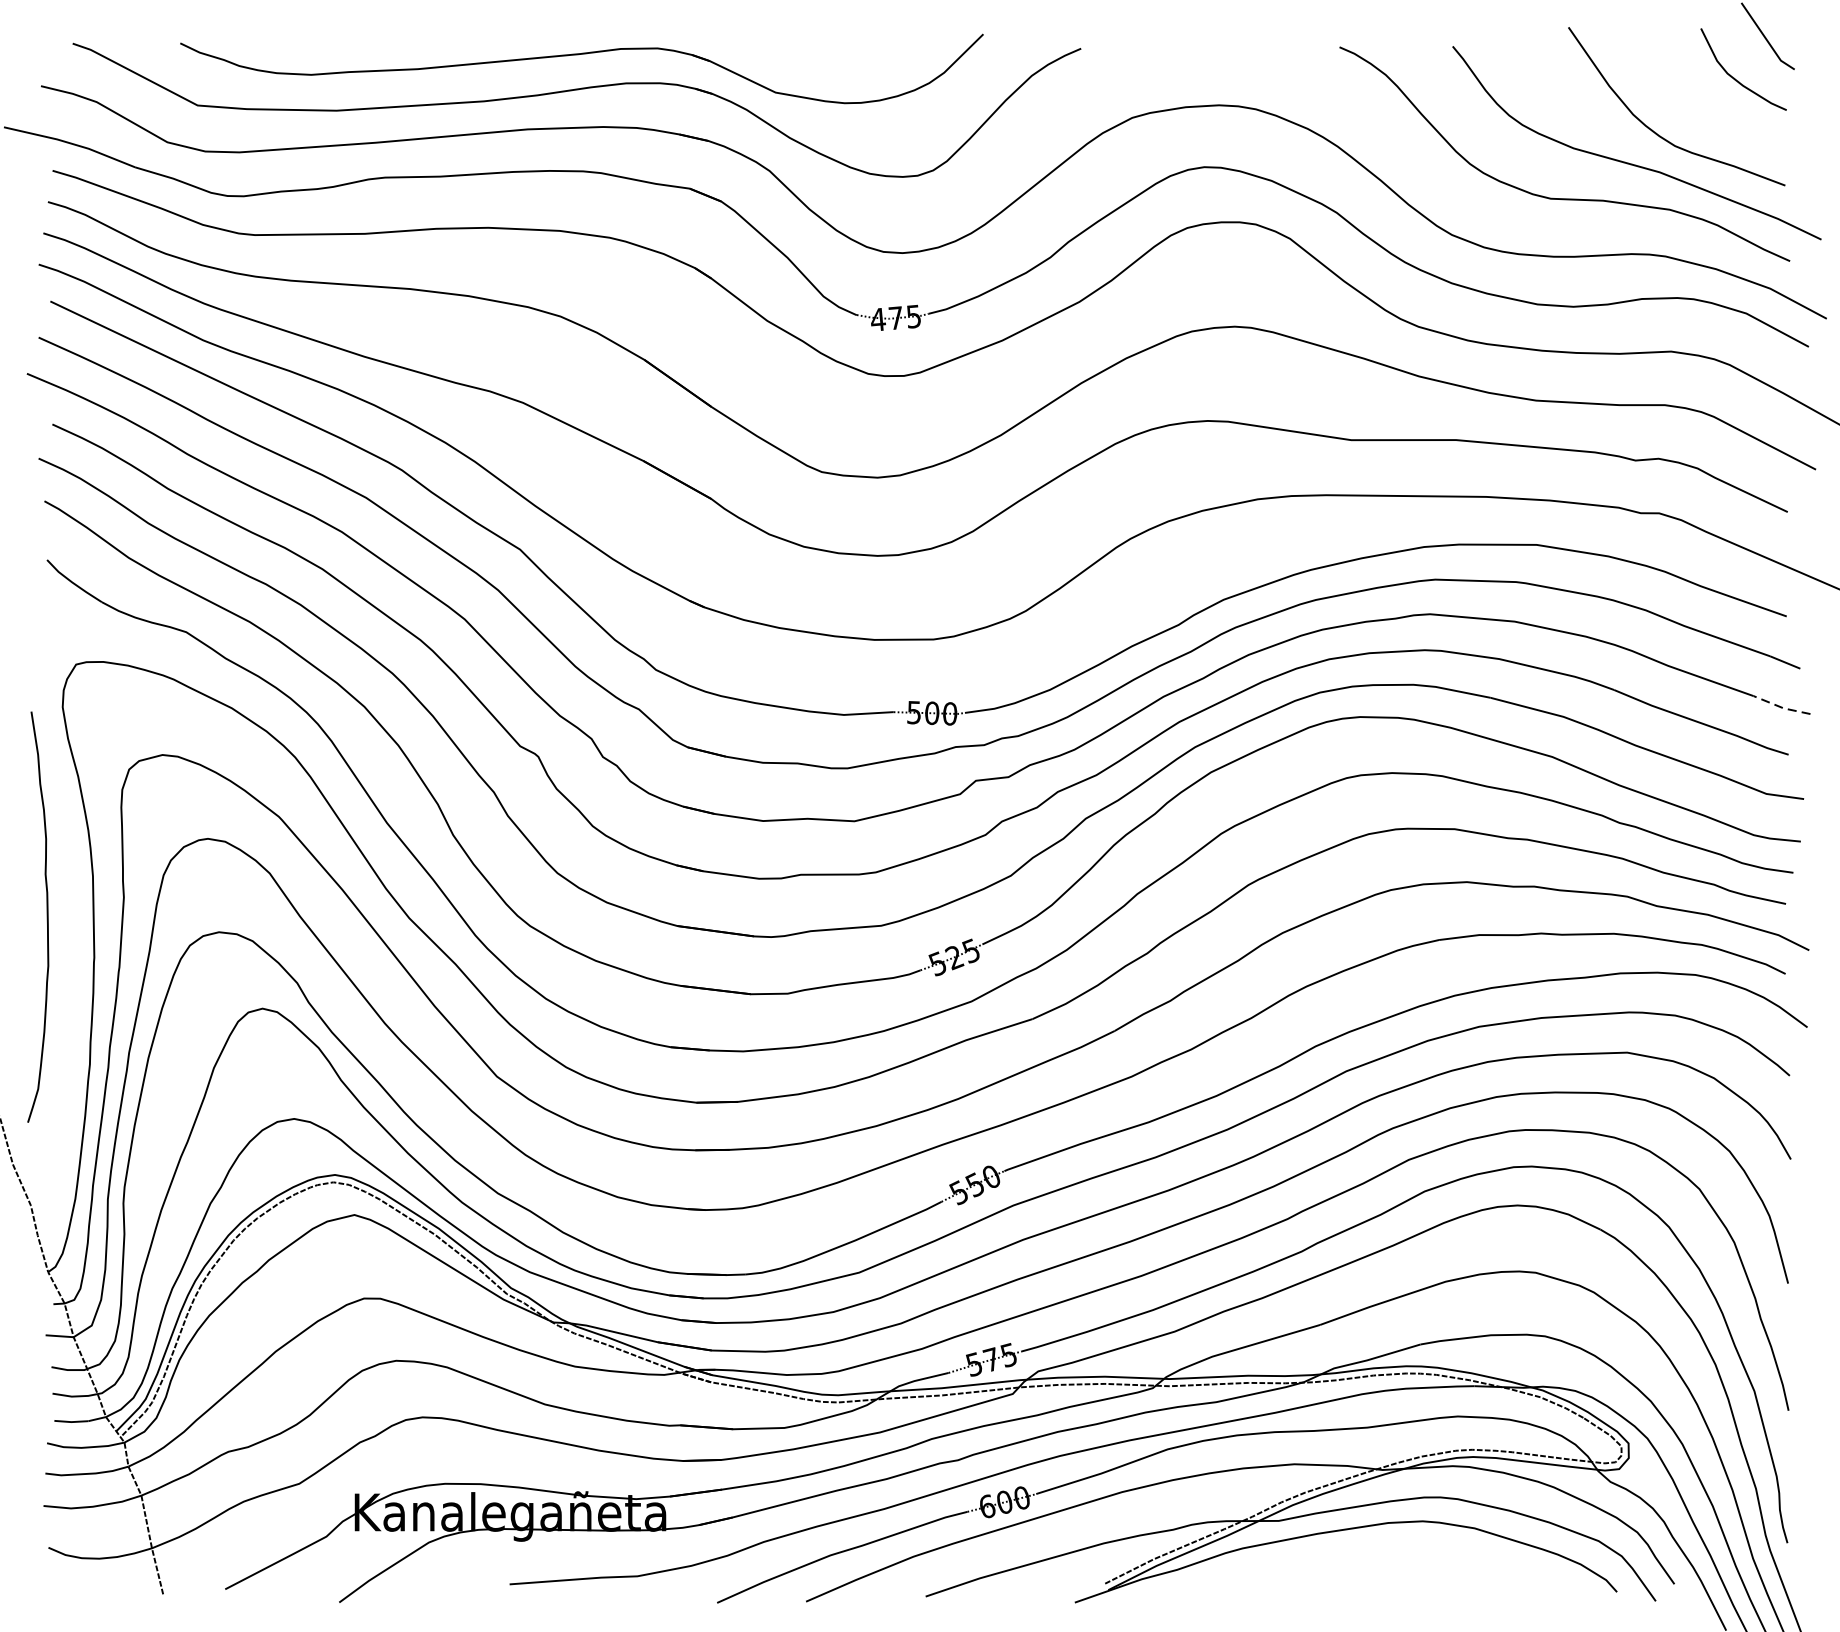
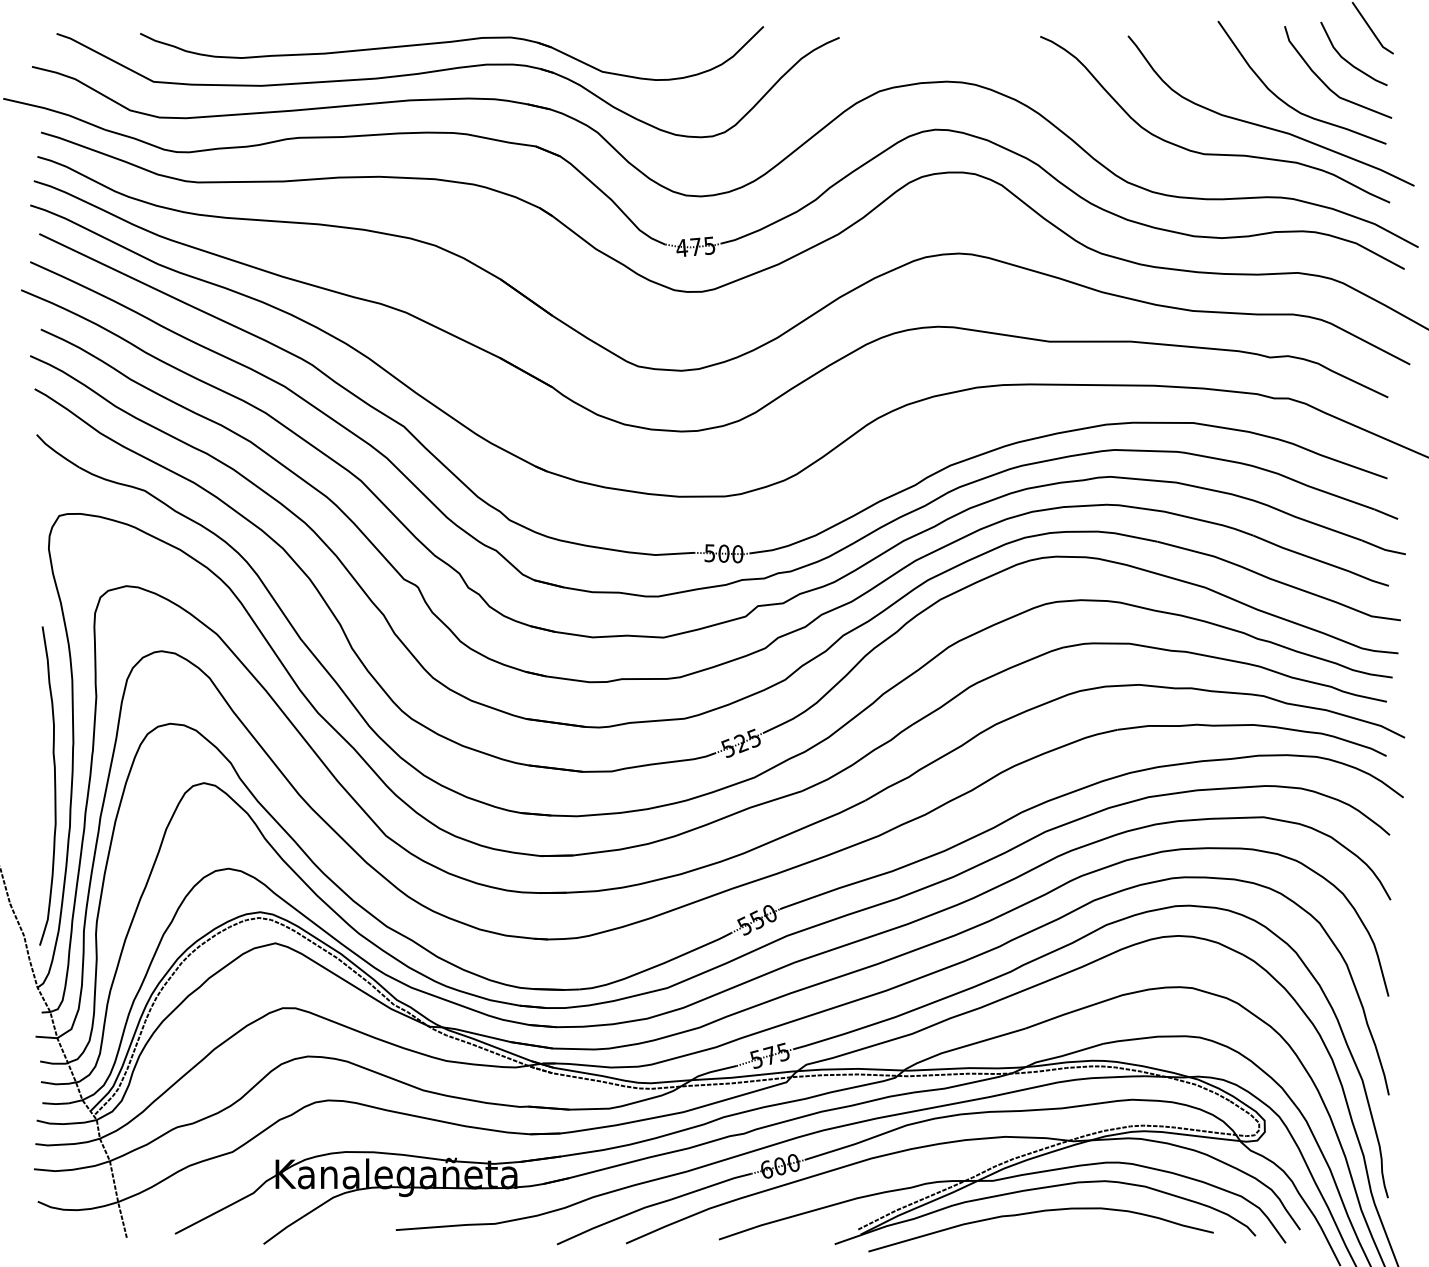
curve: (1708, 108) -> (1326, 84), added
line: (1781, 707) -> (1383, 549), dashed -> solid
curve: (46, 916) -> (54, 785), moved
curve: (1339, 1561) -> (1040, 1212), added

